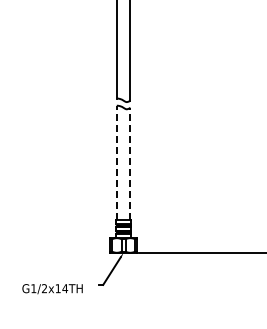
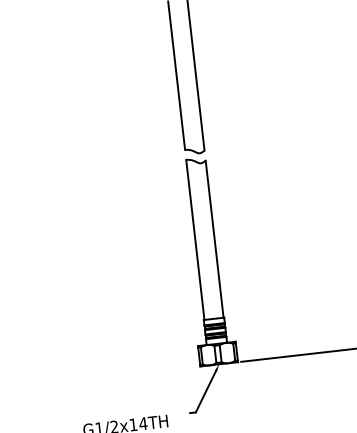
line: (116, 162) -> (194, 239), dashed -> solid
line: (130, 163) -> (214, 238), dashed -> solid

